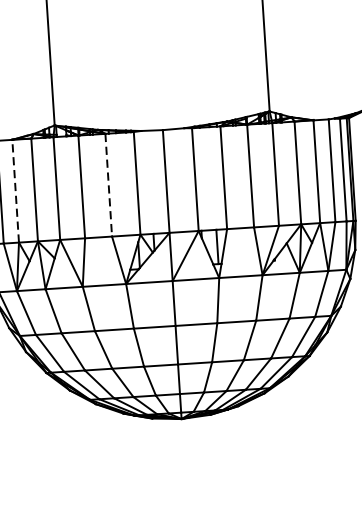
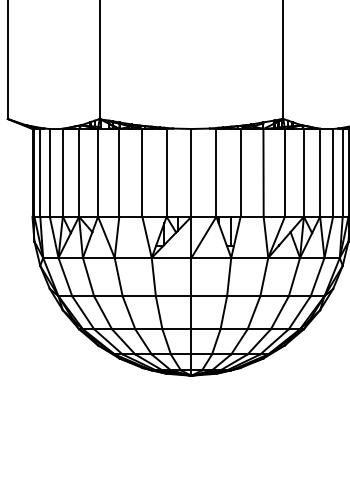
line: (108, 184) -> (142, 172), dashed -> solid
line: (15, 190) -> (62, 172), dashed -> solid

